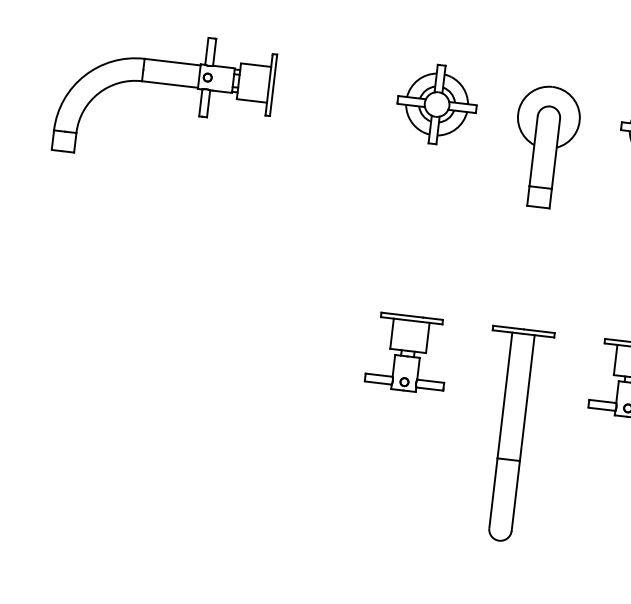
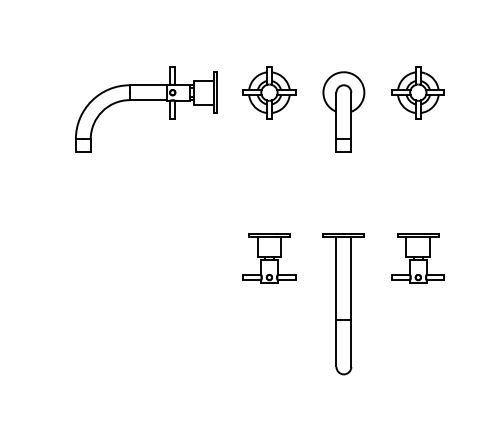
part: (166, 84) -> (146, 100), moved

